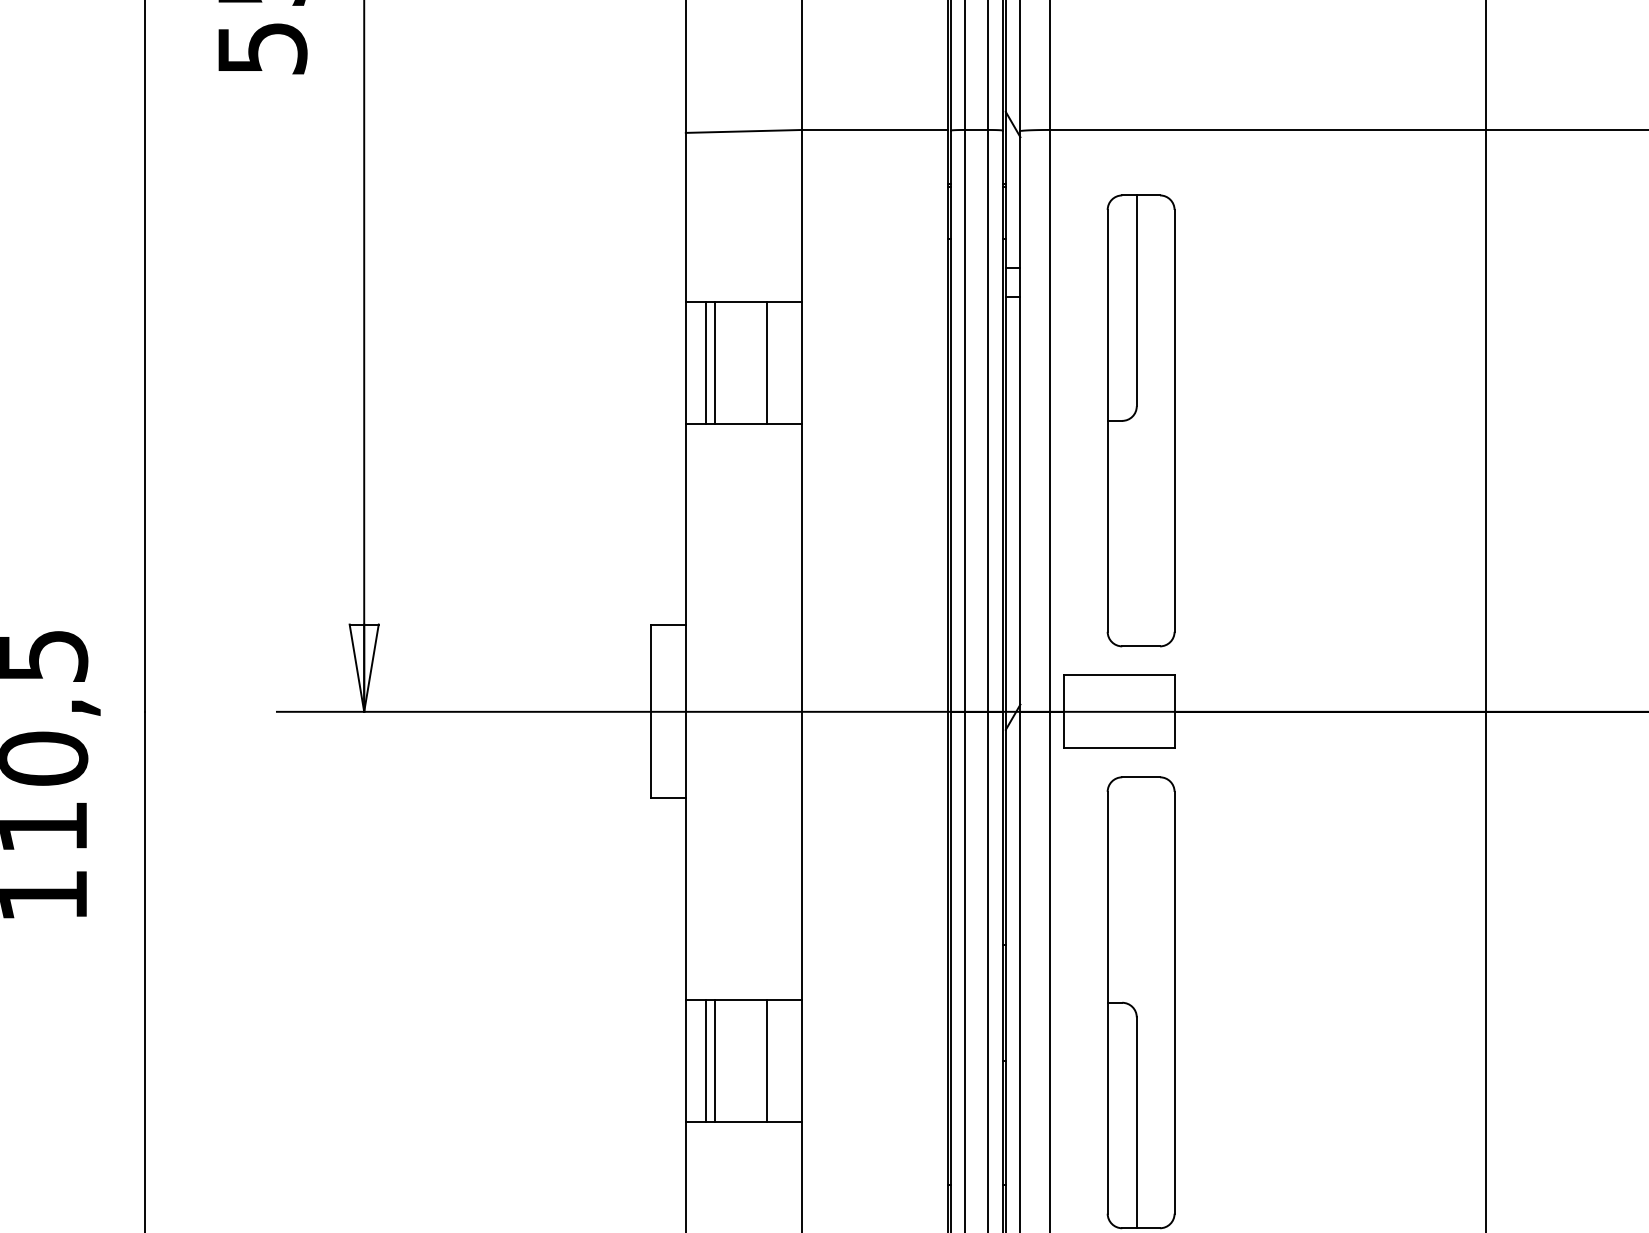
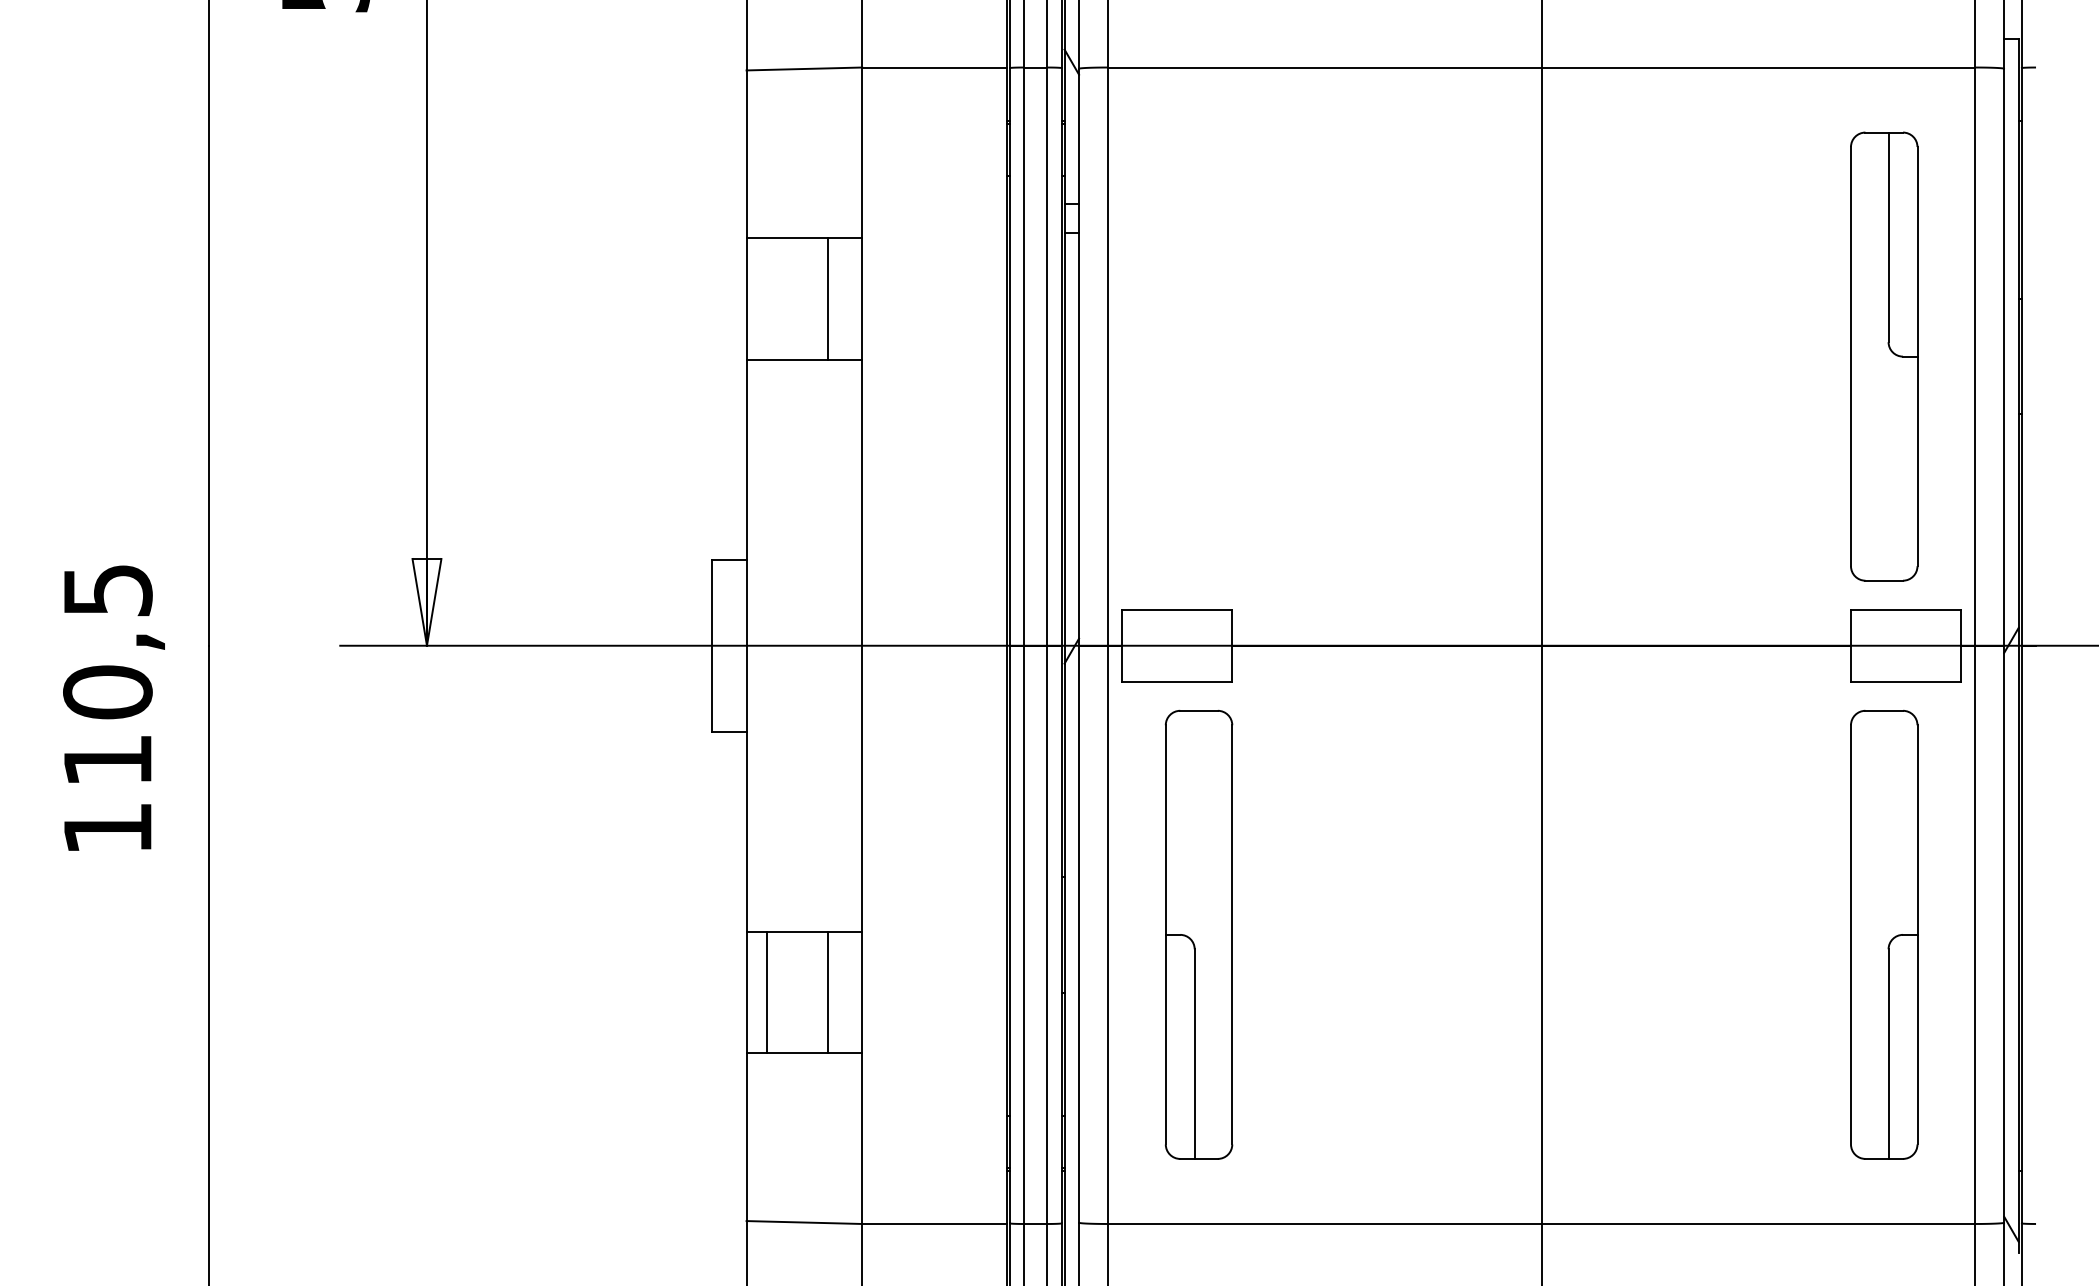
line: (705, 362) -> (766, 298), removed
line: (714, 362) -> (775, 298), removed
part: (1140, 420) -> (1198, 356), removed
line: (714, 1060) -> (775, 992), removed

